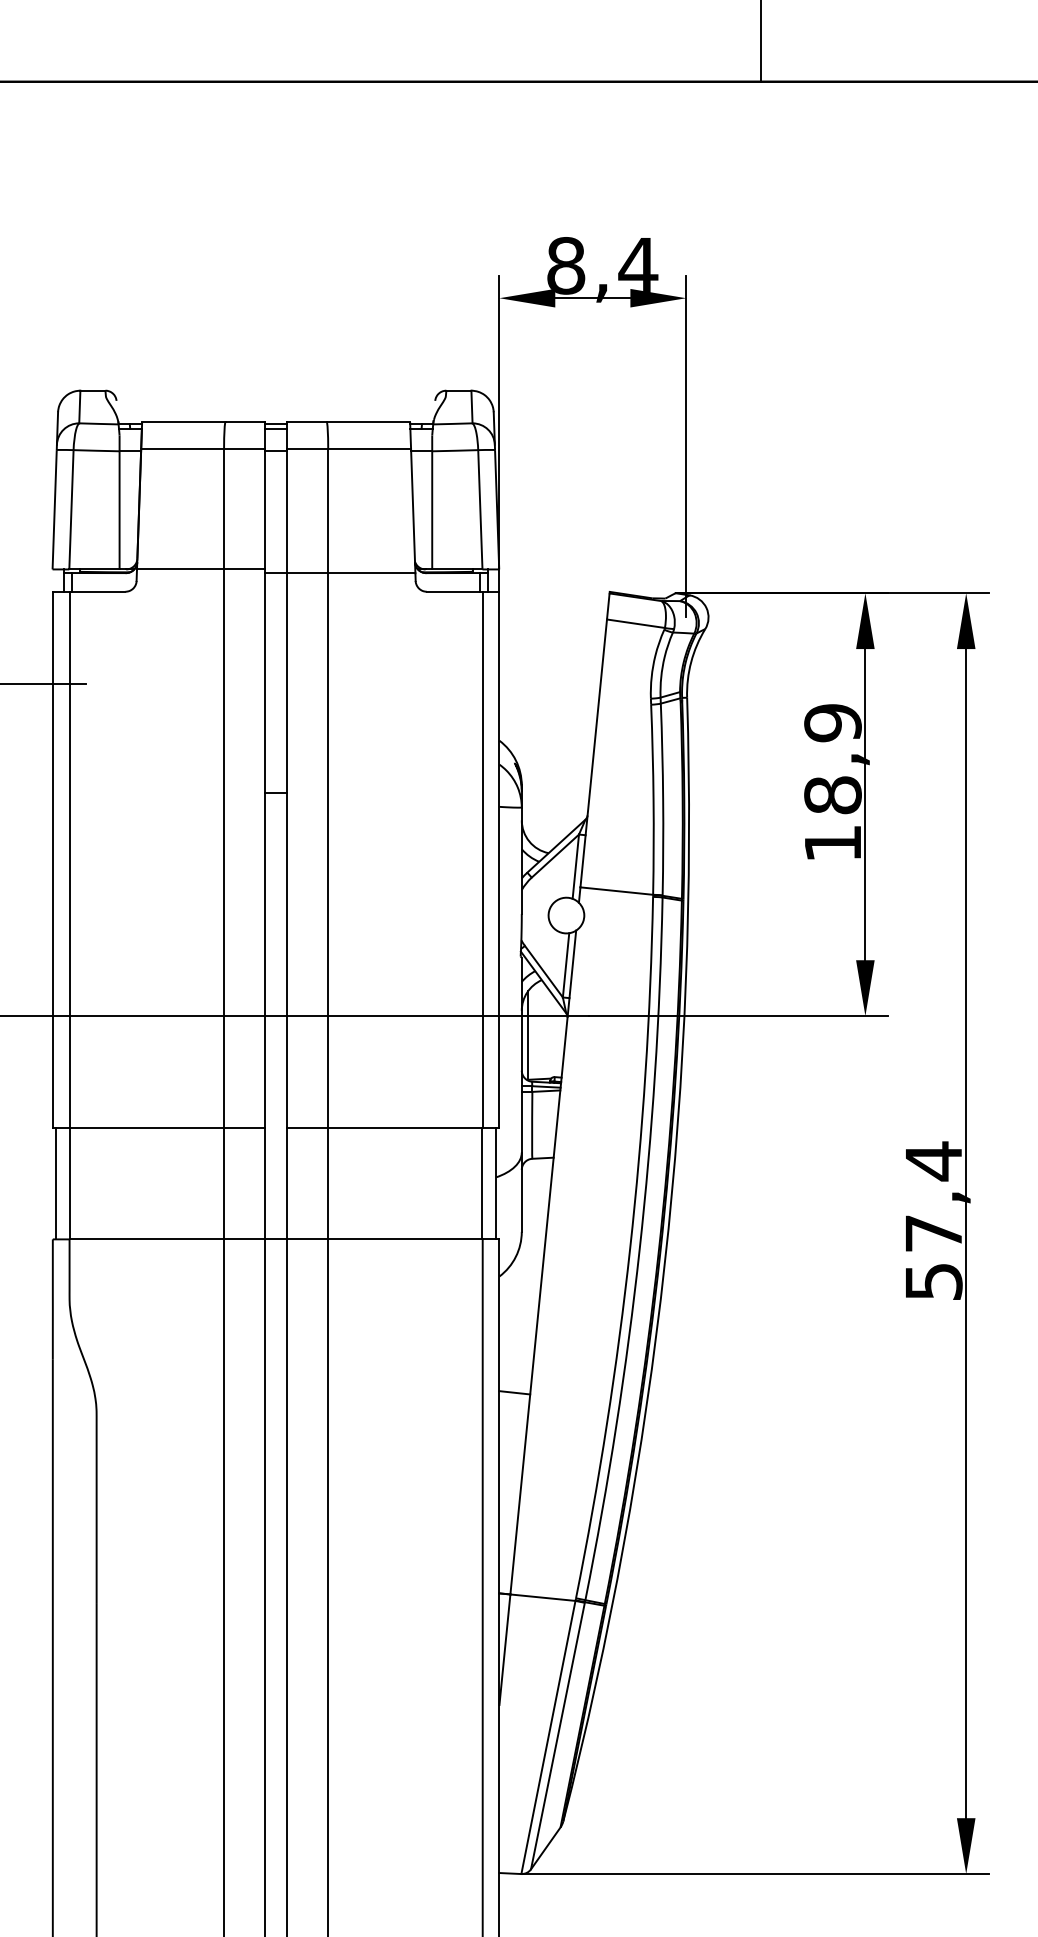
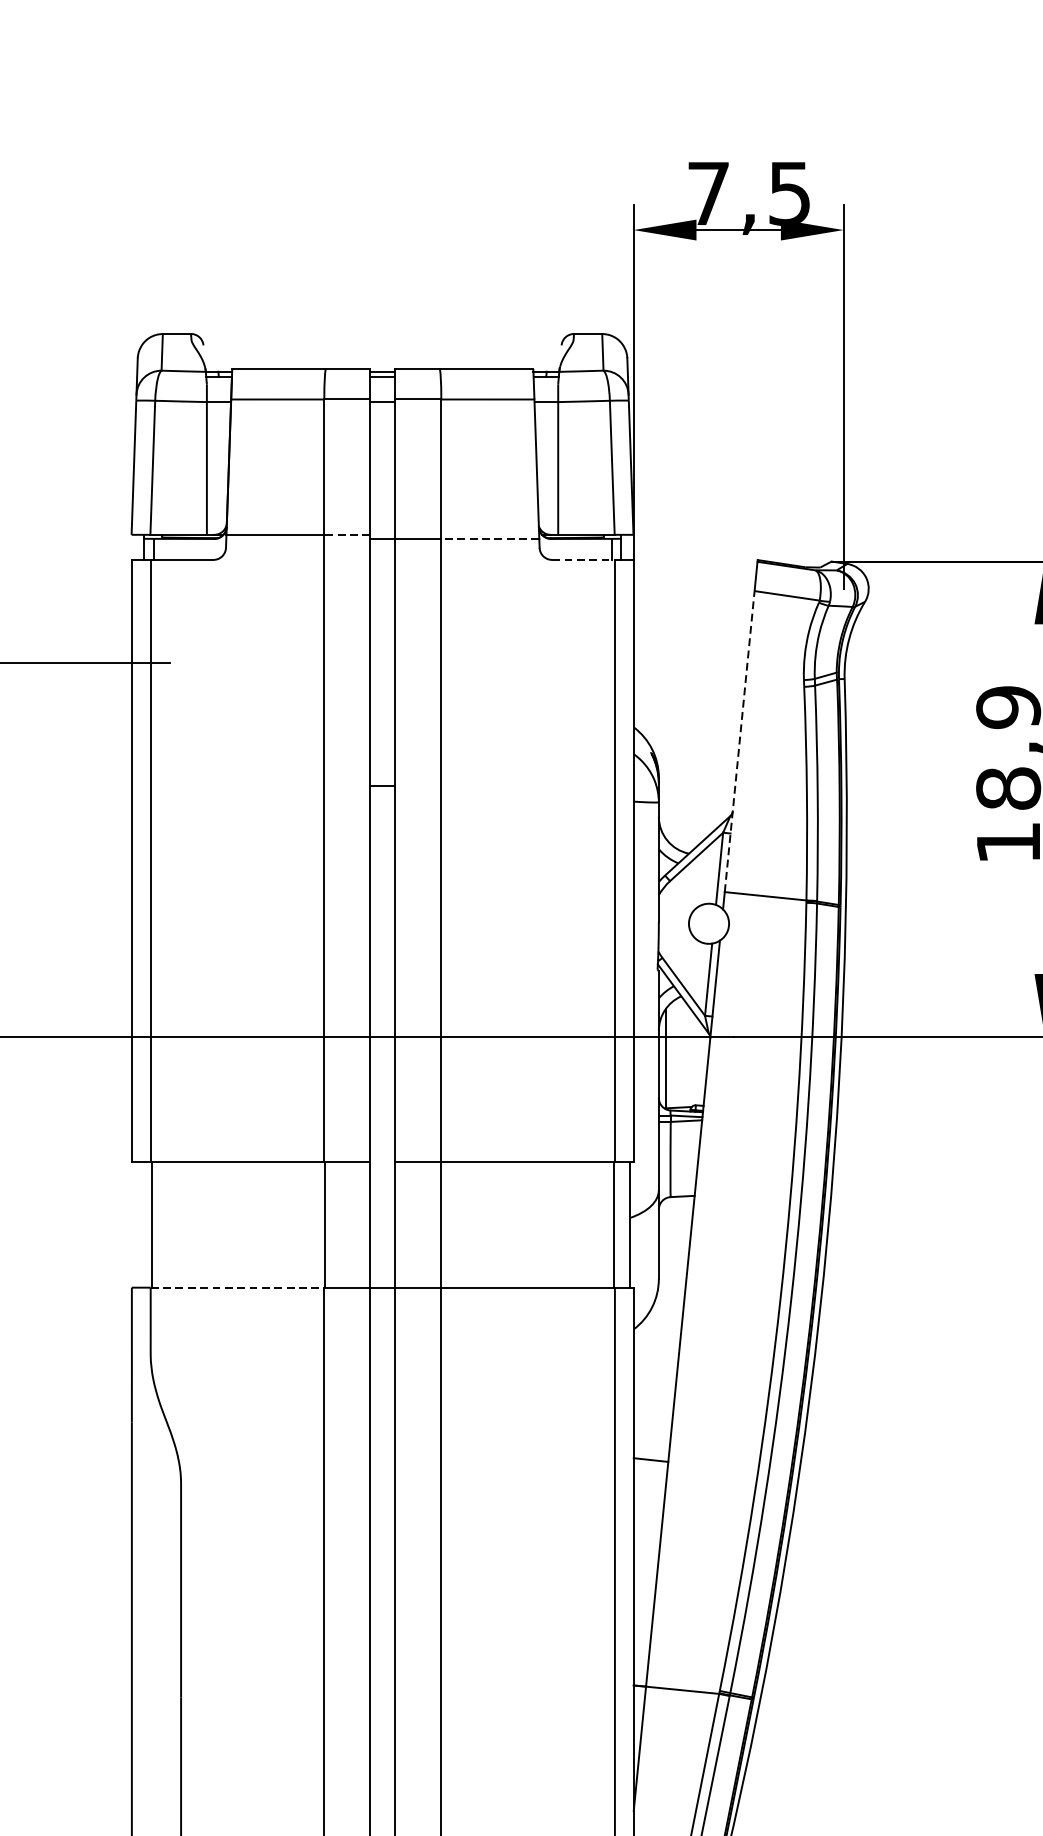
text: (602, 265) -> (749, 193), 8,4 -> 7,5
line: (244, 569) -> (347, 534), solid -> dashed
line: (371, 573) -> (489, 539), solid -> dashed
line: (454, 591) -> (583, 559), solid -> dashed
line: (593, 753) -> (739, 741), solid -> dashed
line: (56, 1183) -> (136, 1224), removed
line: (147, 1239) -> (238, 1287), solid -> dashed

